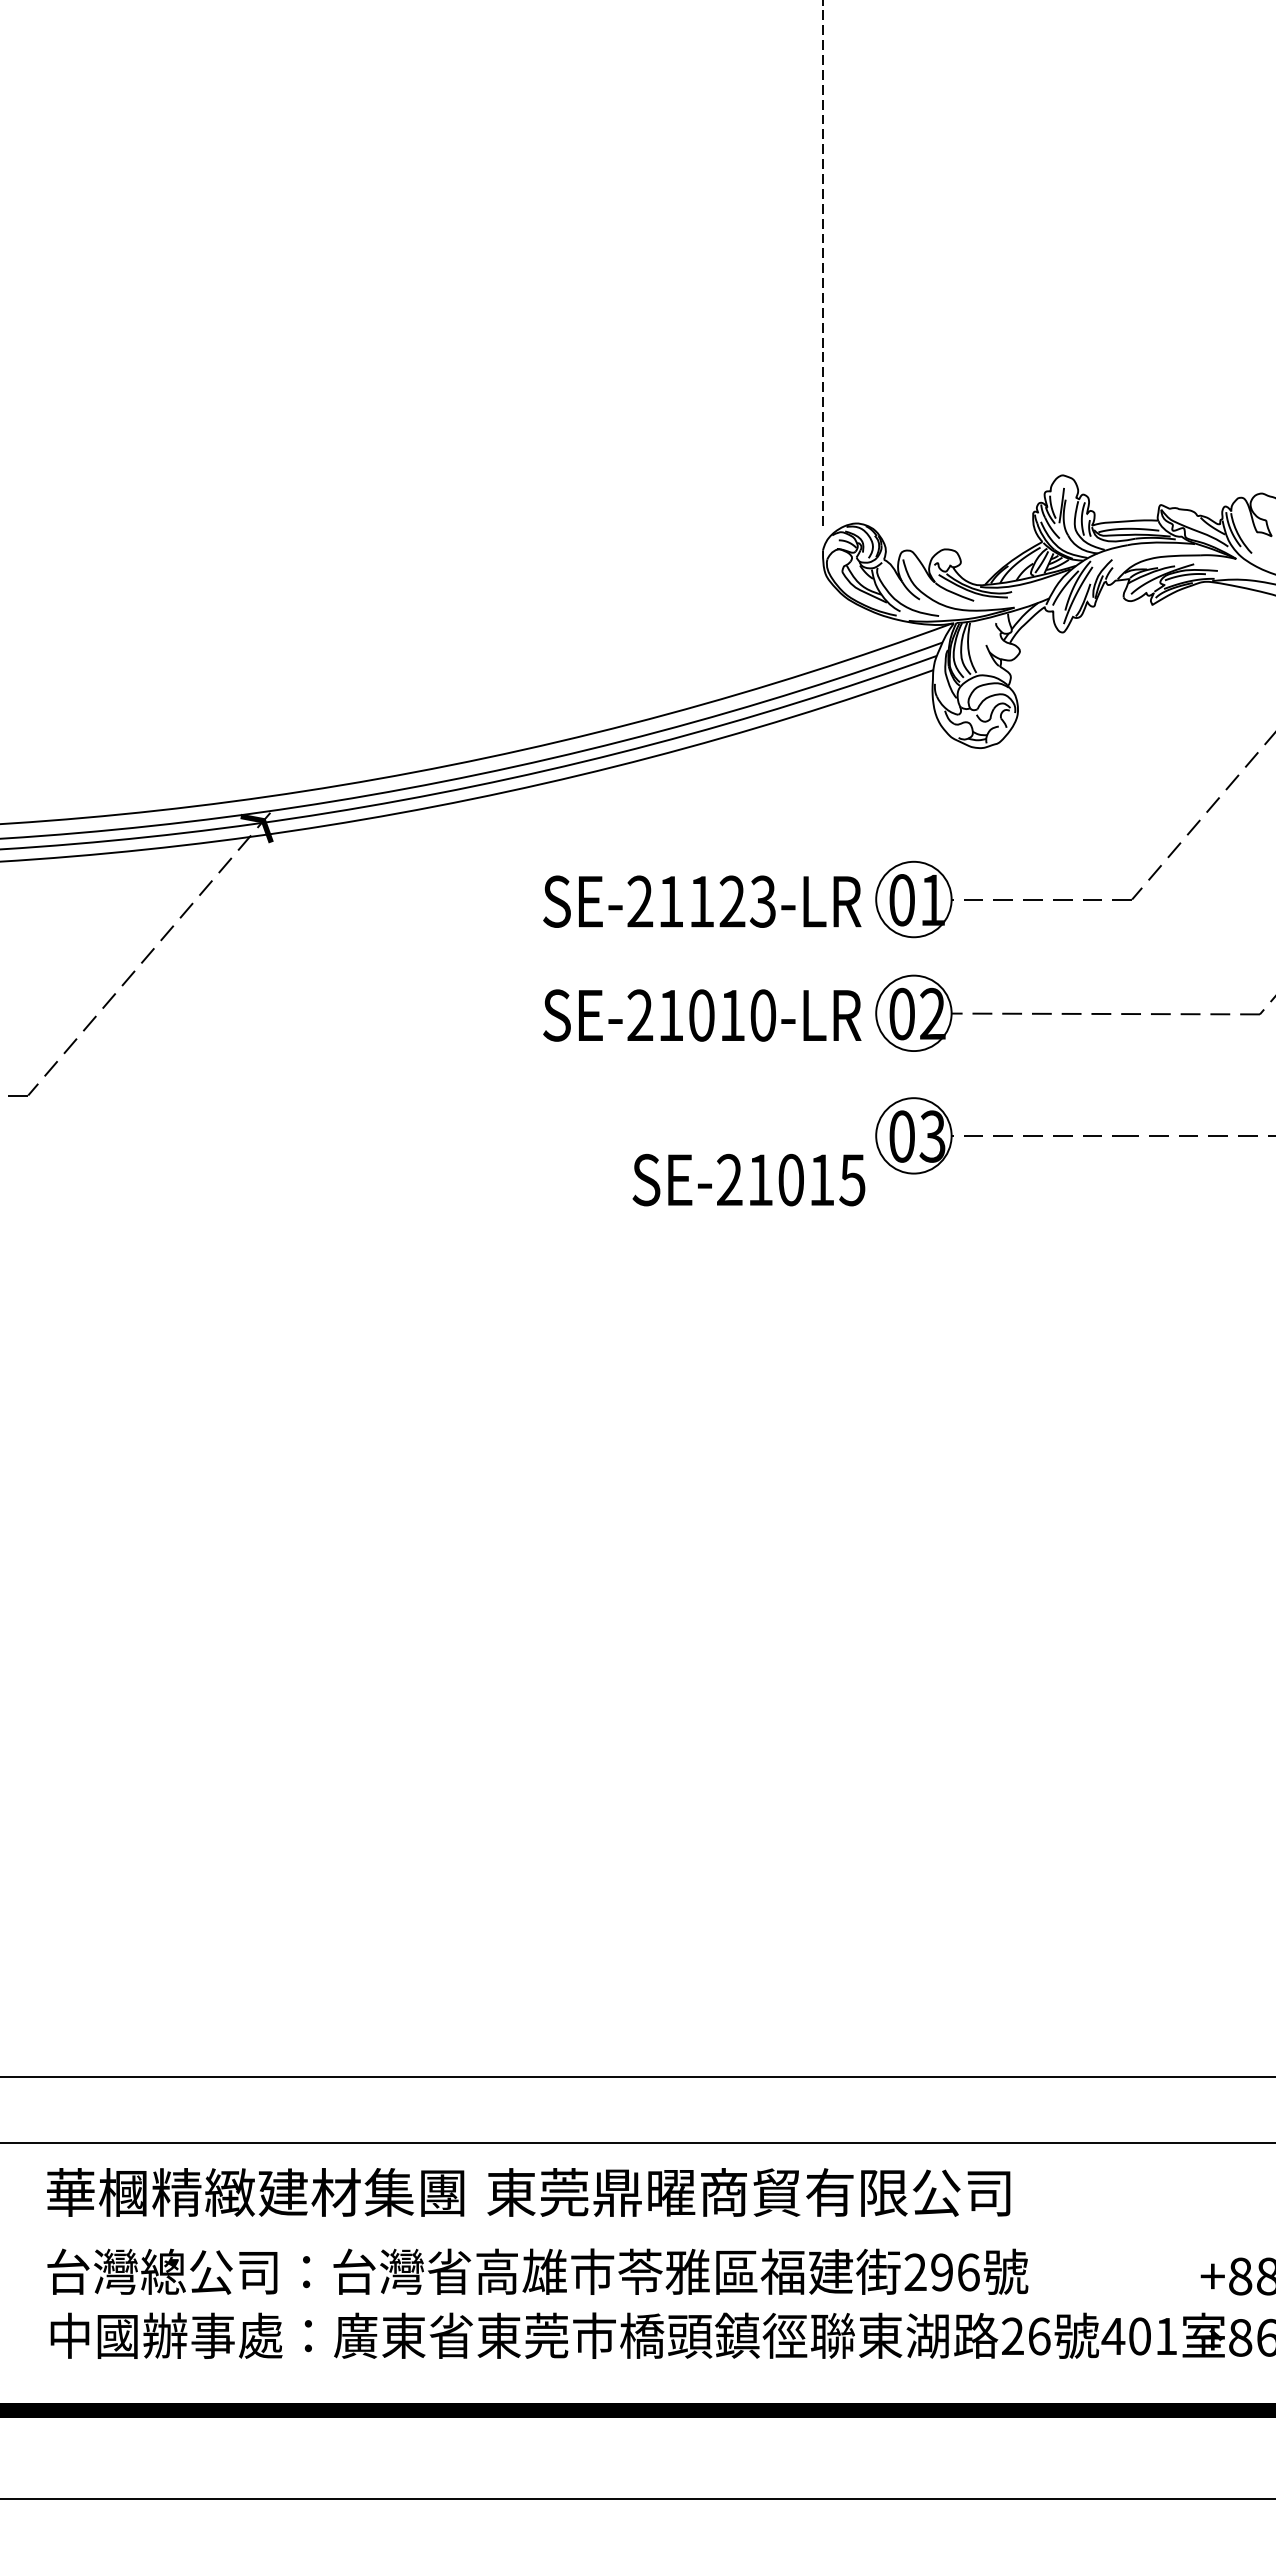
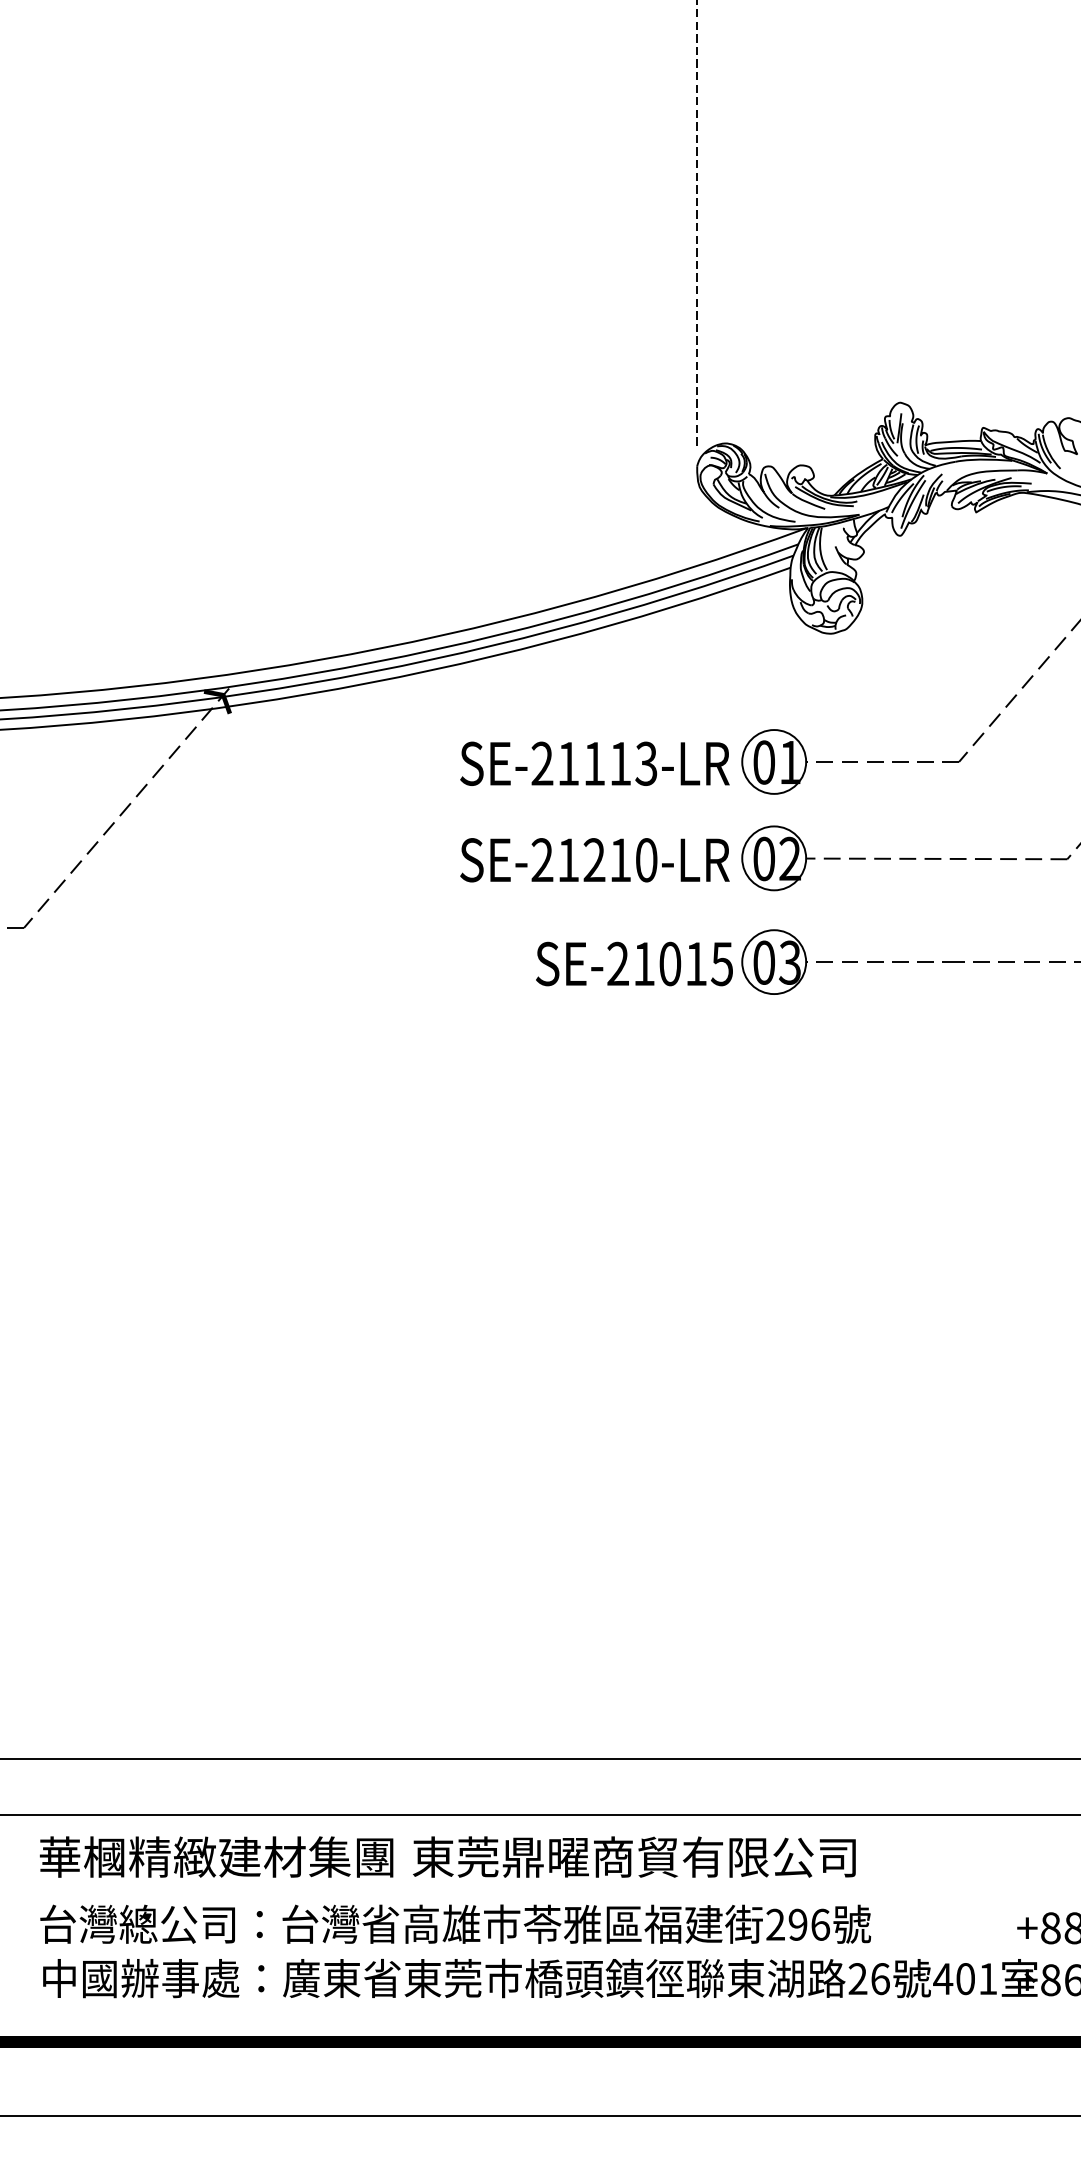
text: (732, 901) -> (620, 763), SE-21123-LR -> SE-21113-LR
text: (701, 1015) -> (594, 860), SE-21010-LR -> SE-21210-LR
text: (748, 1180) -> (634, 964), moved

